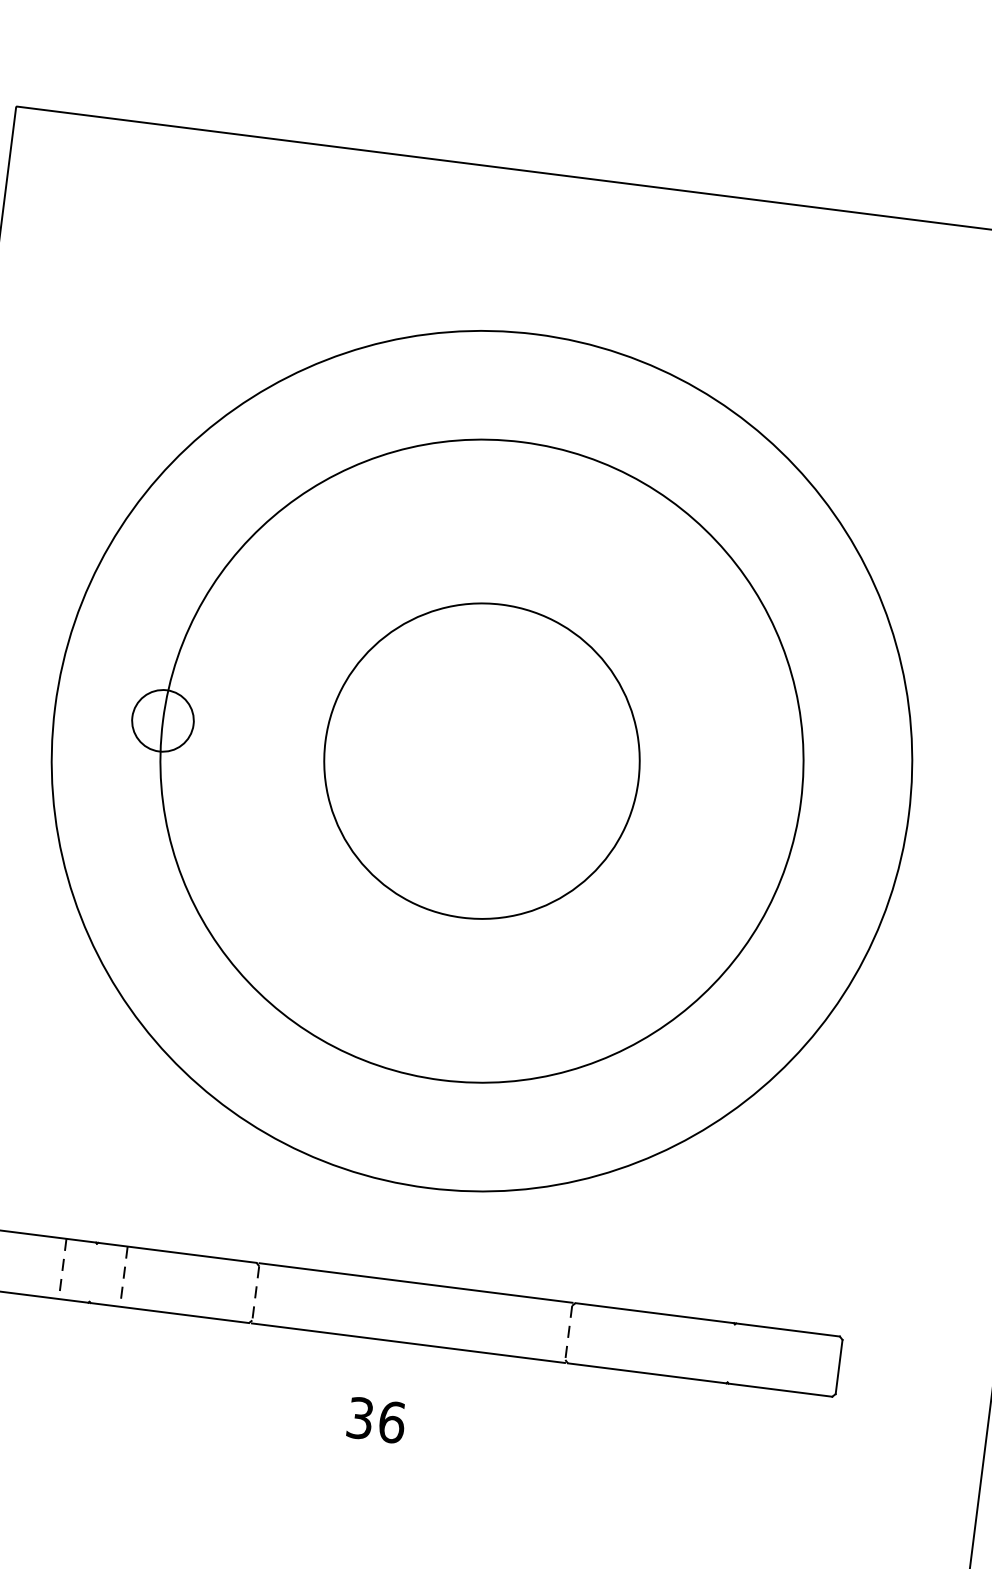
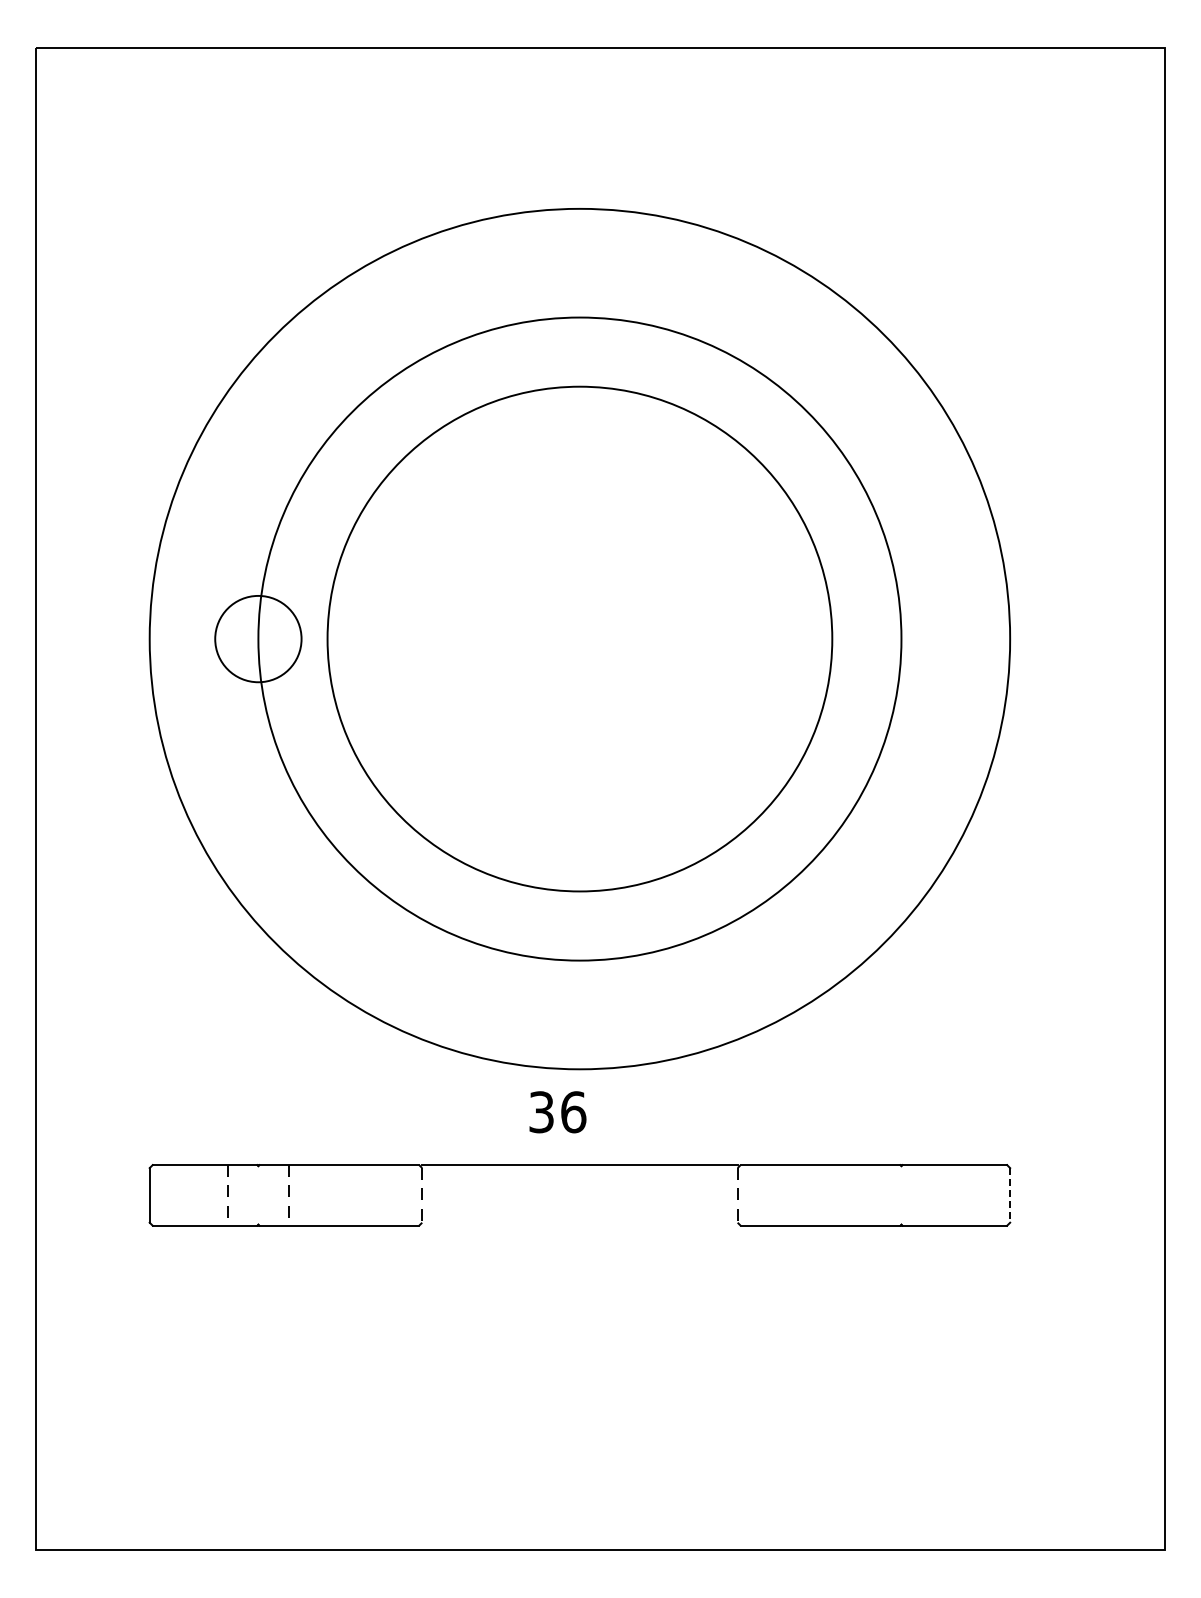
circle: (163, 720) -> (258, 638), size x1.4
circle: (481, 760) -> (579, 638), size x1.6
line: (408, 1342) -> (579, 1225), removed
line: (839, 1367) -> (1010, 1195), solid -> dashed
text: (376, 1420) -> (557, 1112), moved

